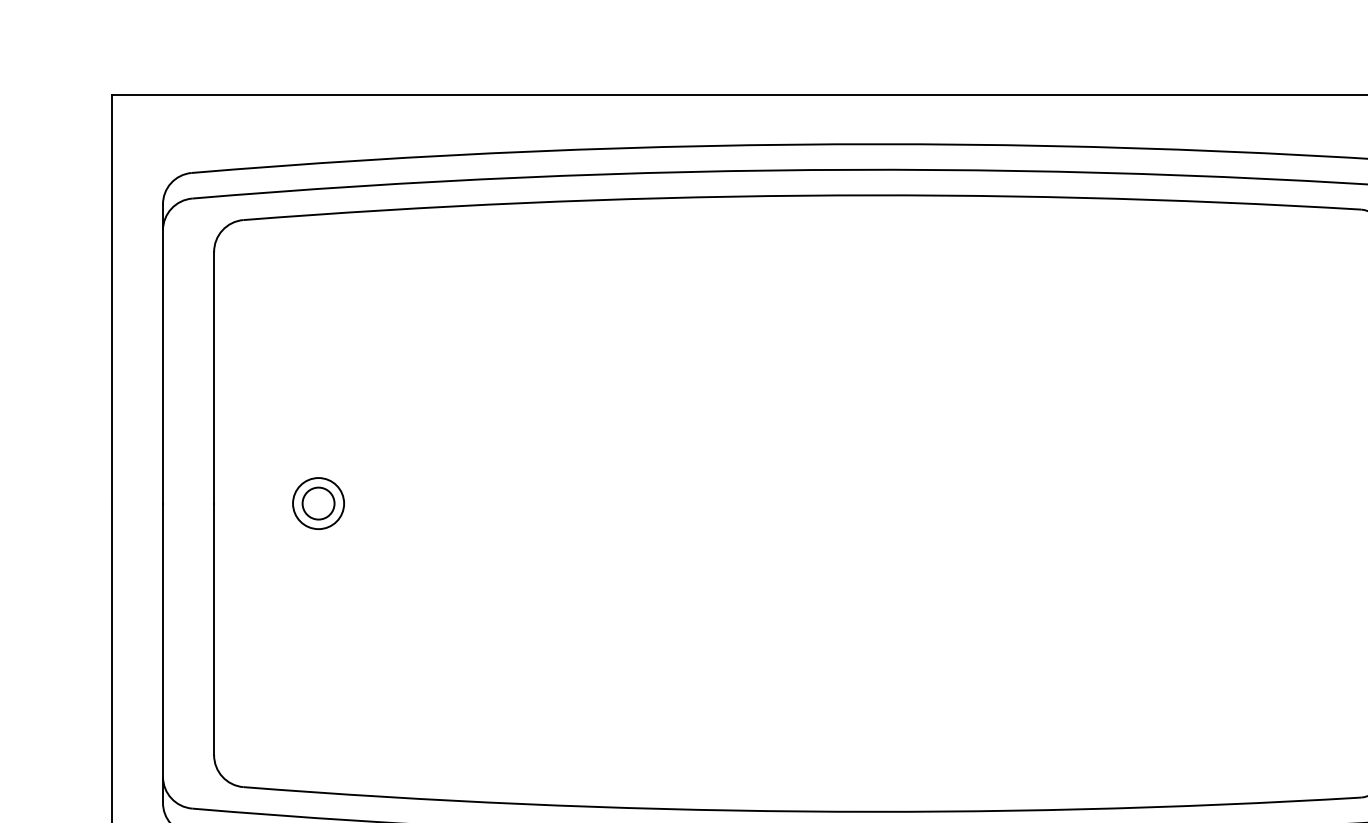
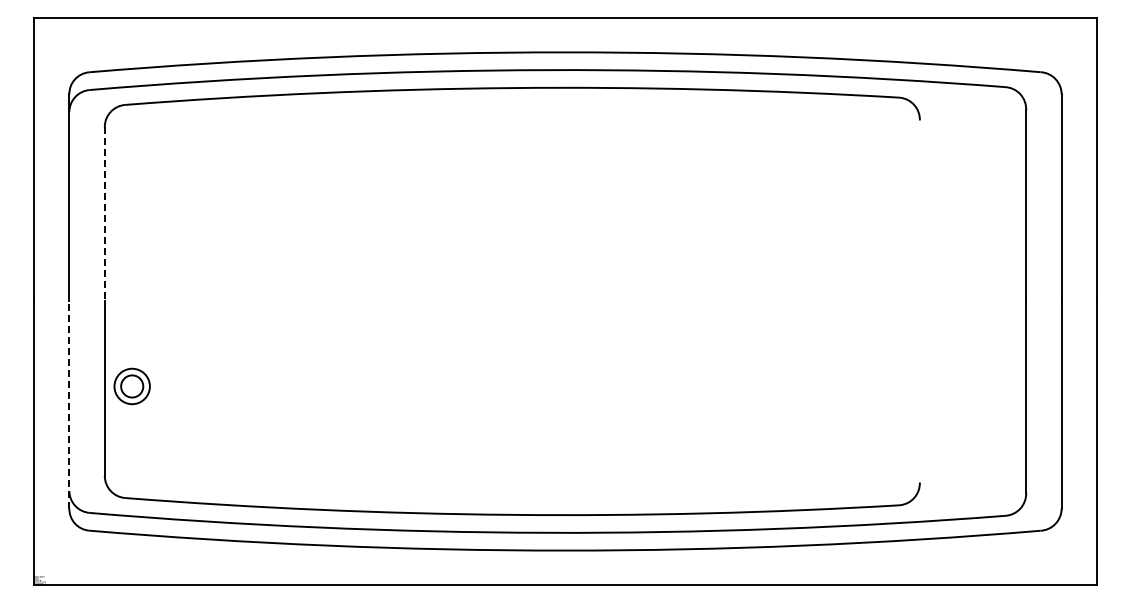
line: (213, 378) -> (104, 214), solid -> dashed
part: (317, 503) -> (131, 386), moved
line: (163, 653) -> (69, 405), solid -> dashed

